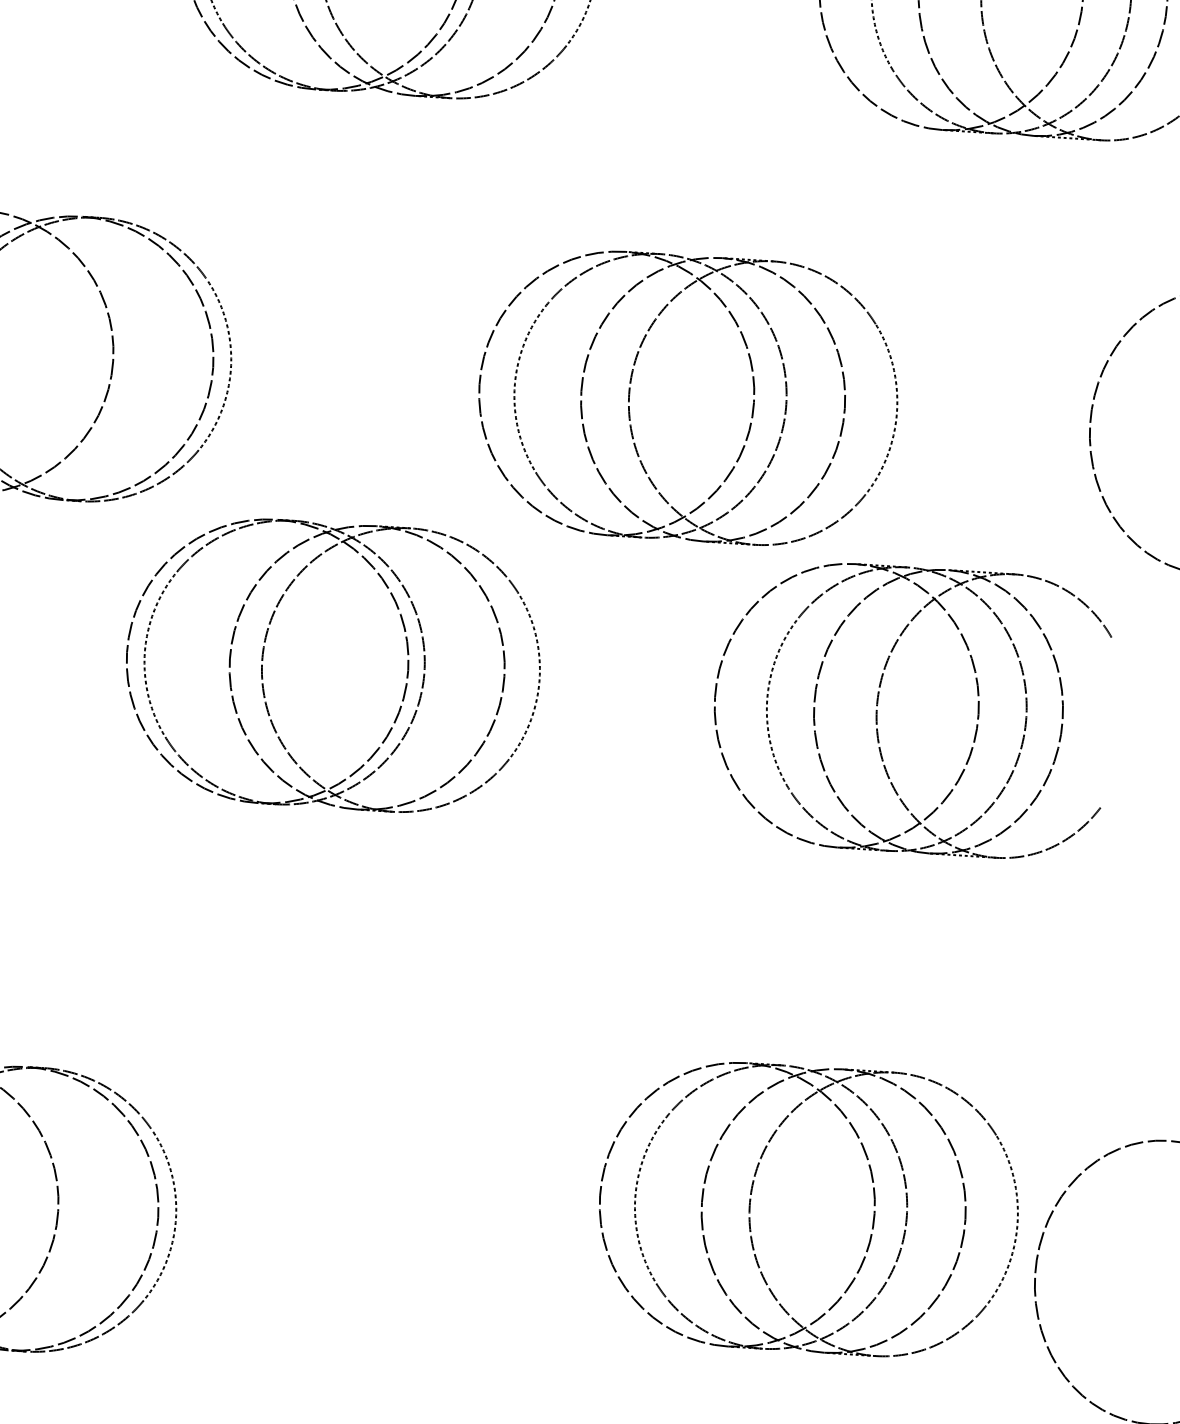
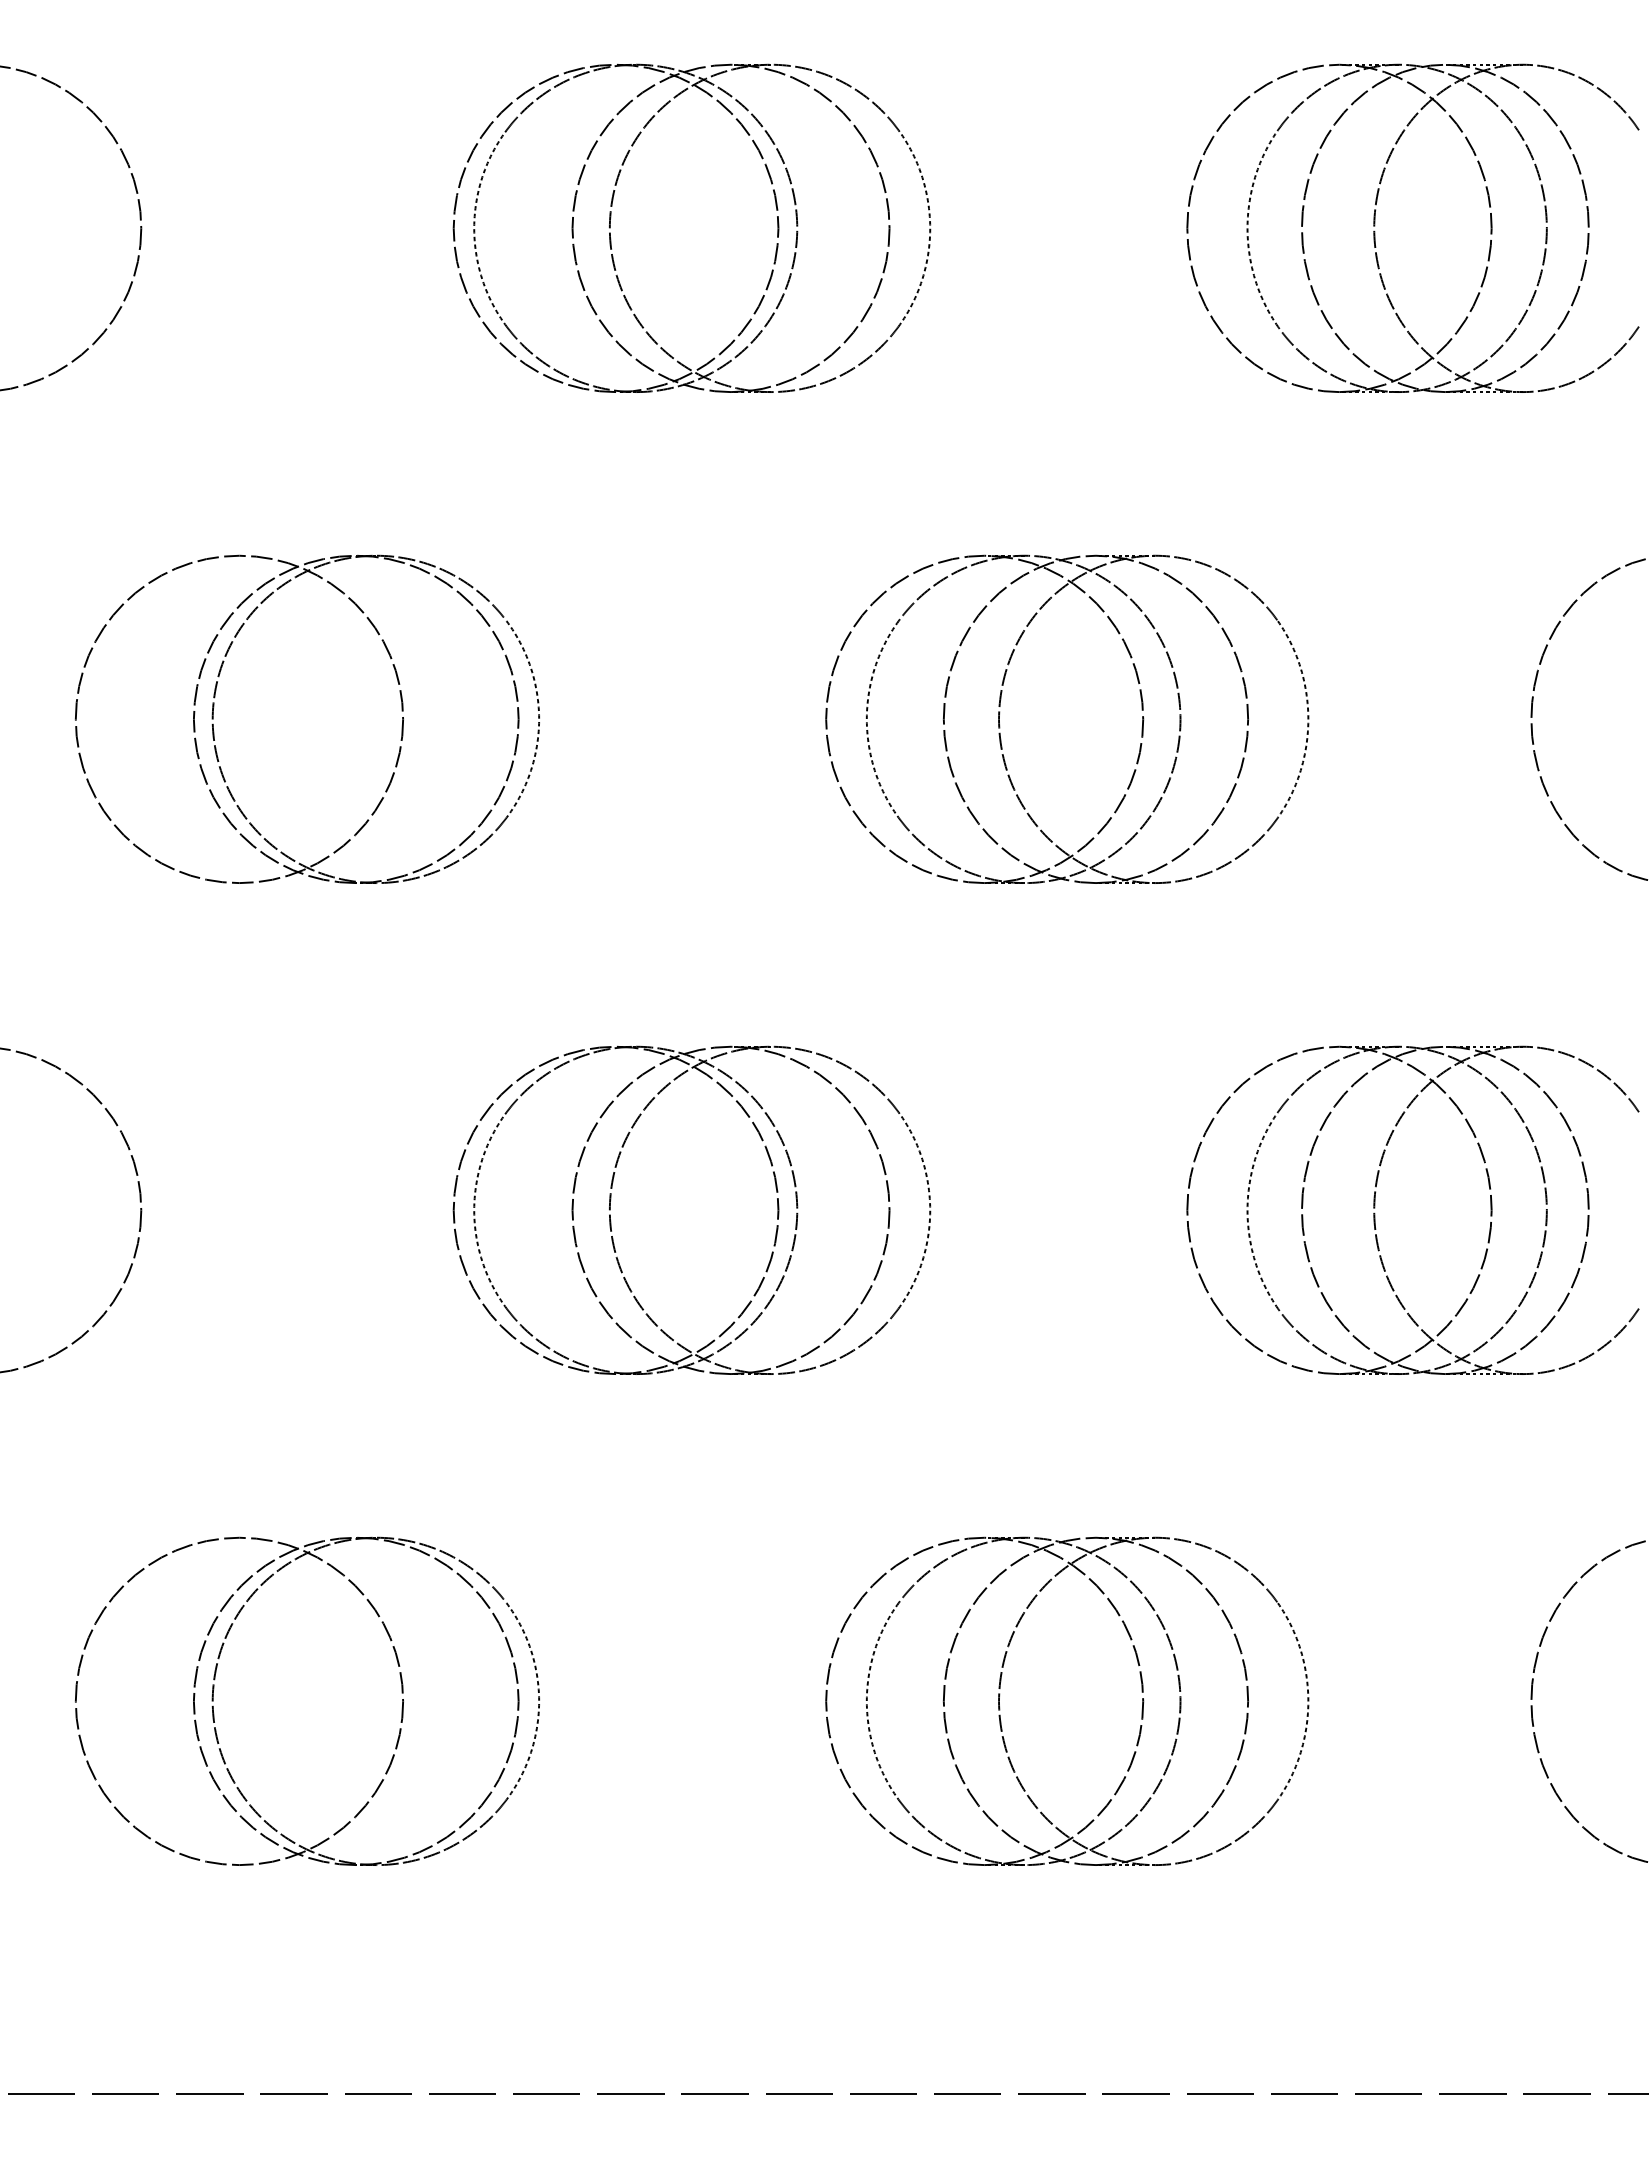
part: (264, 651) -> (611, 1199), moved
part: (878, 706) -> (1375, 1208), moved
part: (751, 1199) -> (1000, 1694), moved

